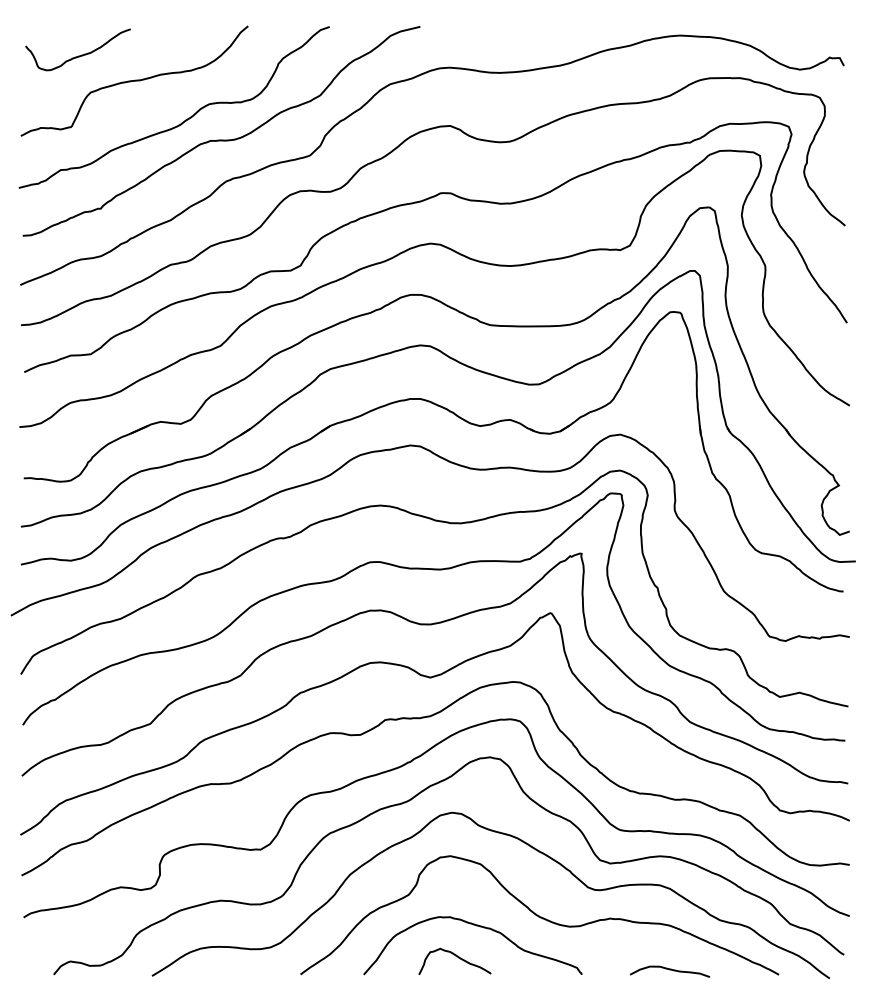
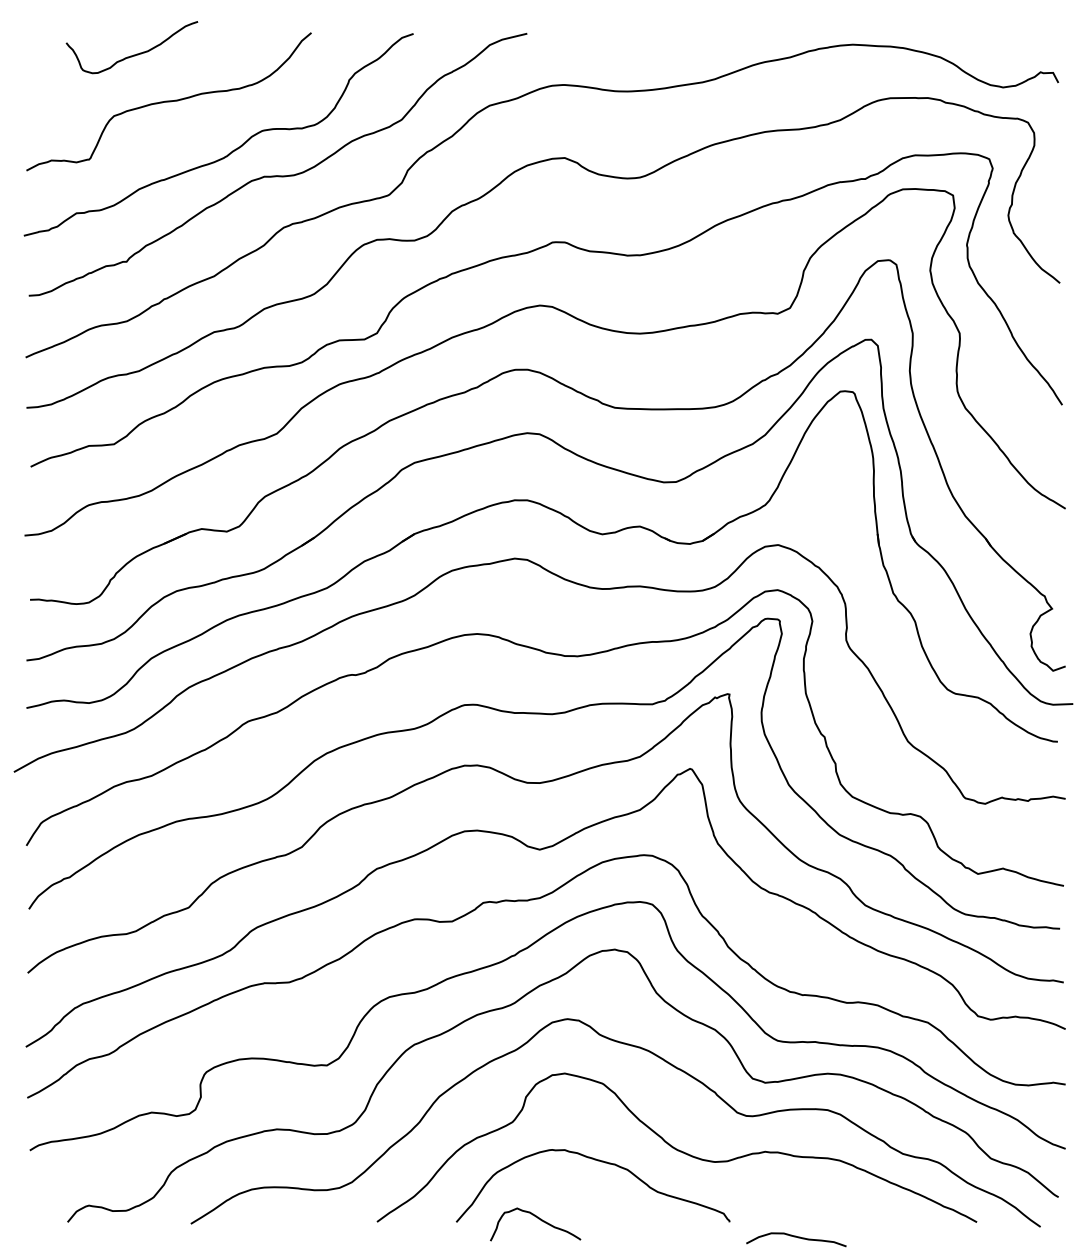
curve: (78, 55) -> (132, 54), moved
curve: (455, 956) -> (536, 1218), moved
curve: (670, 970) -> (797, 1238), moved

